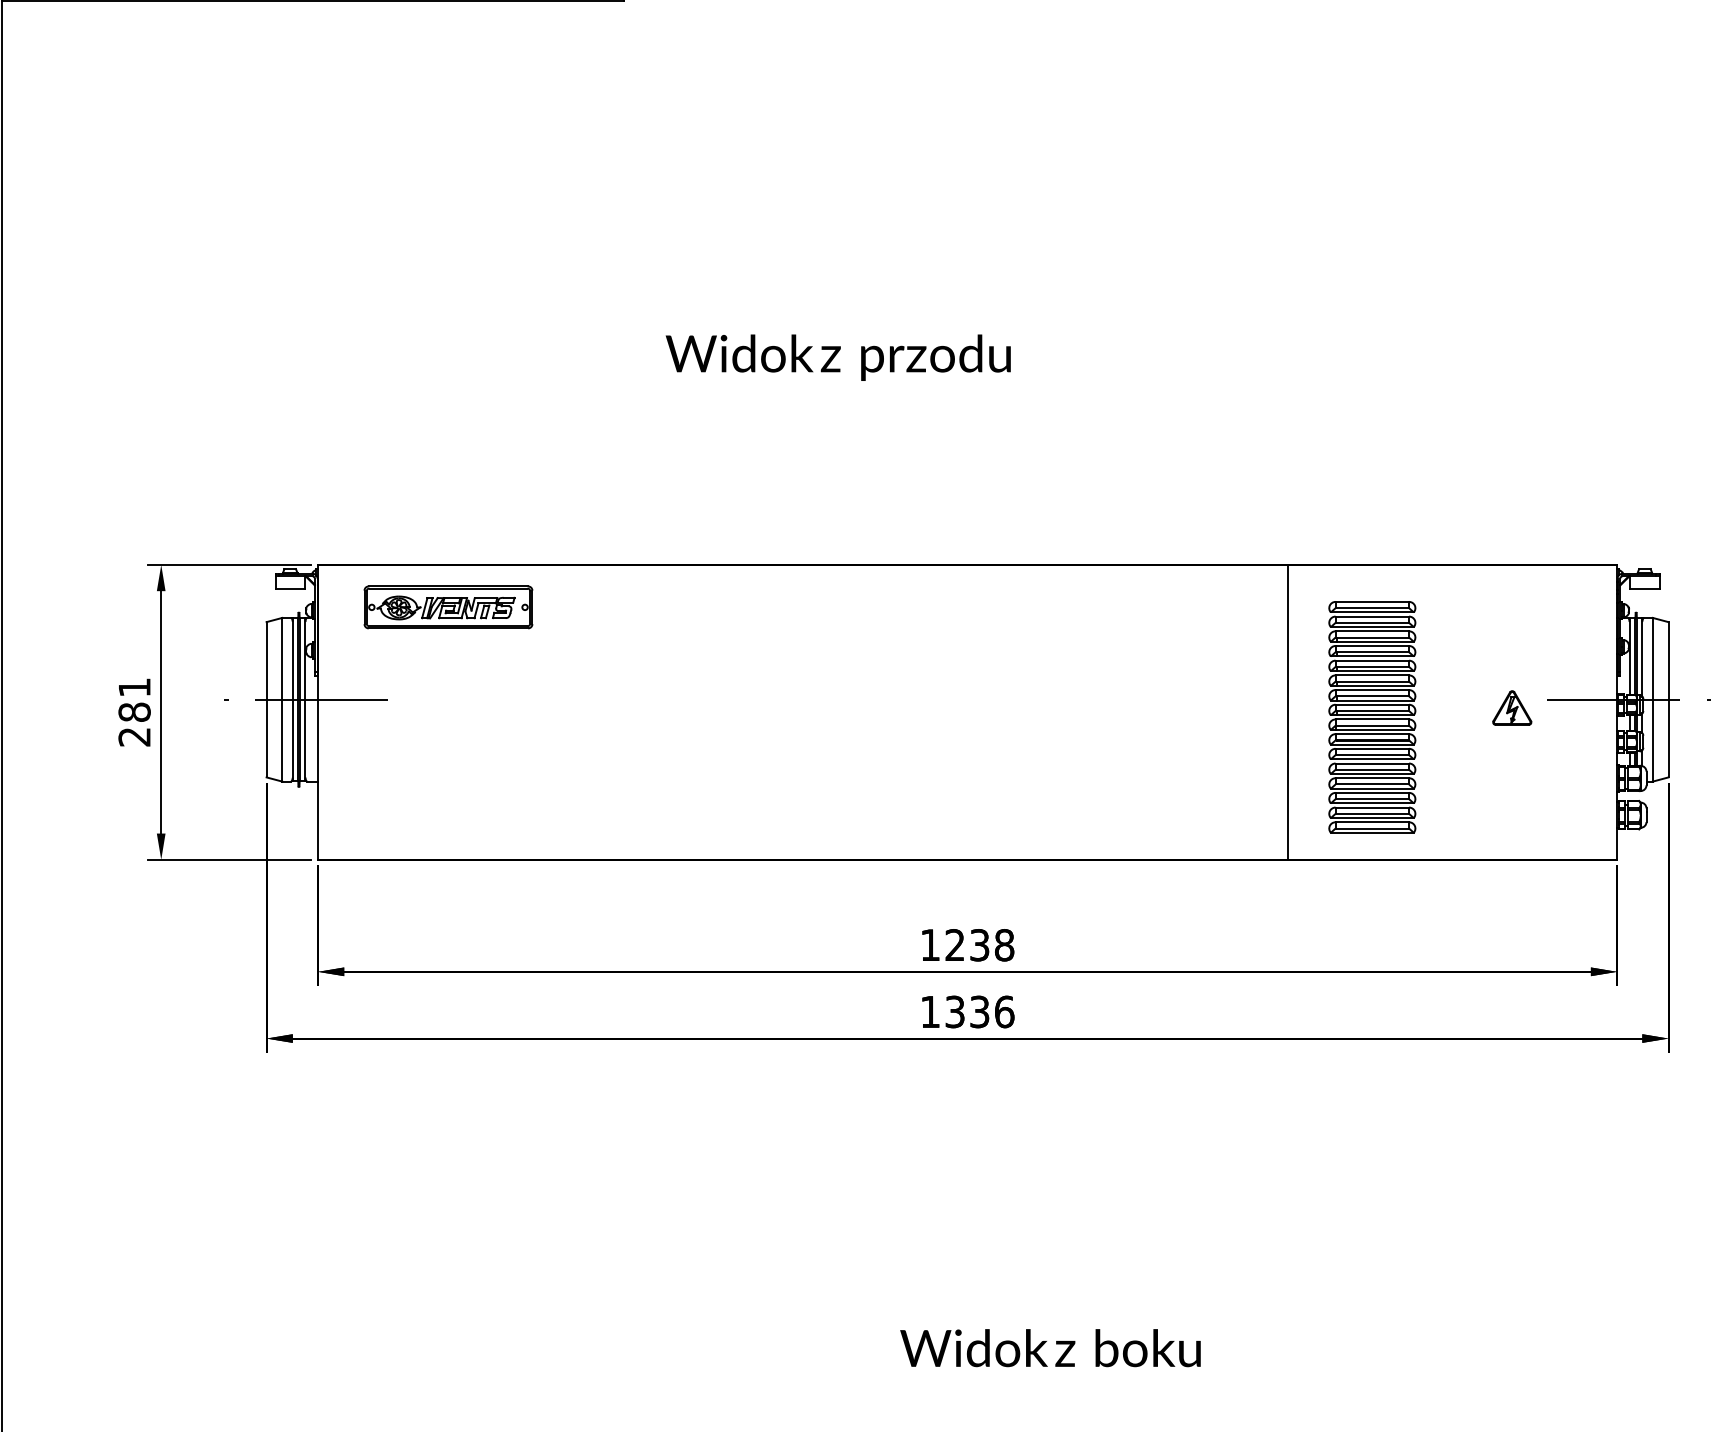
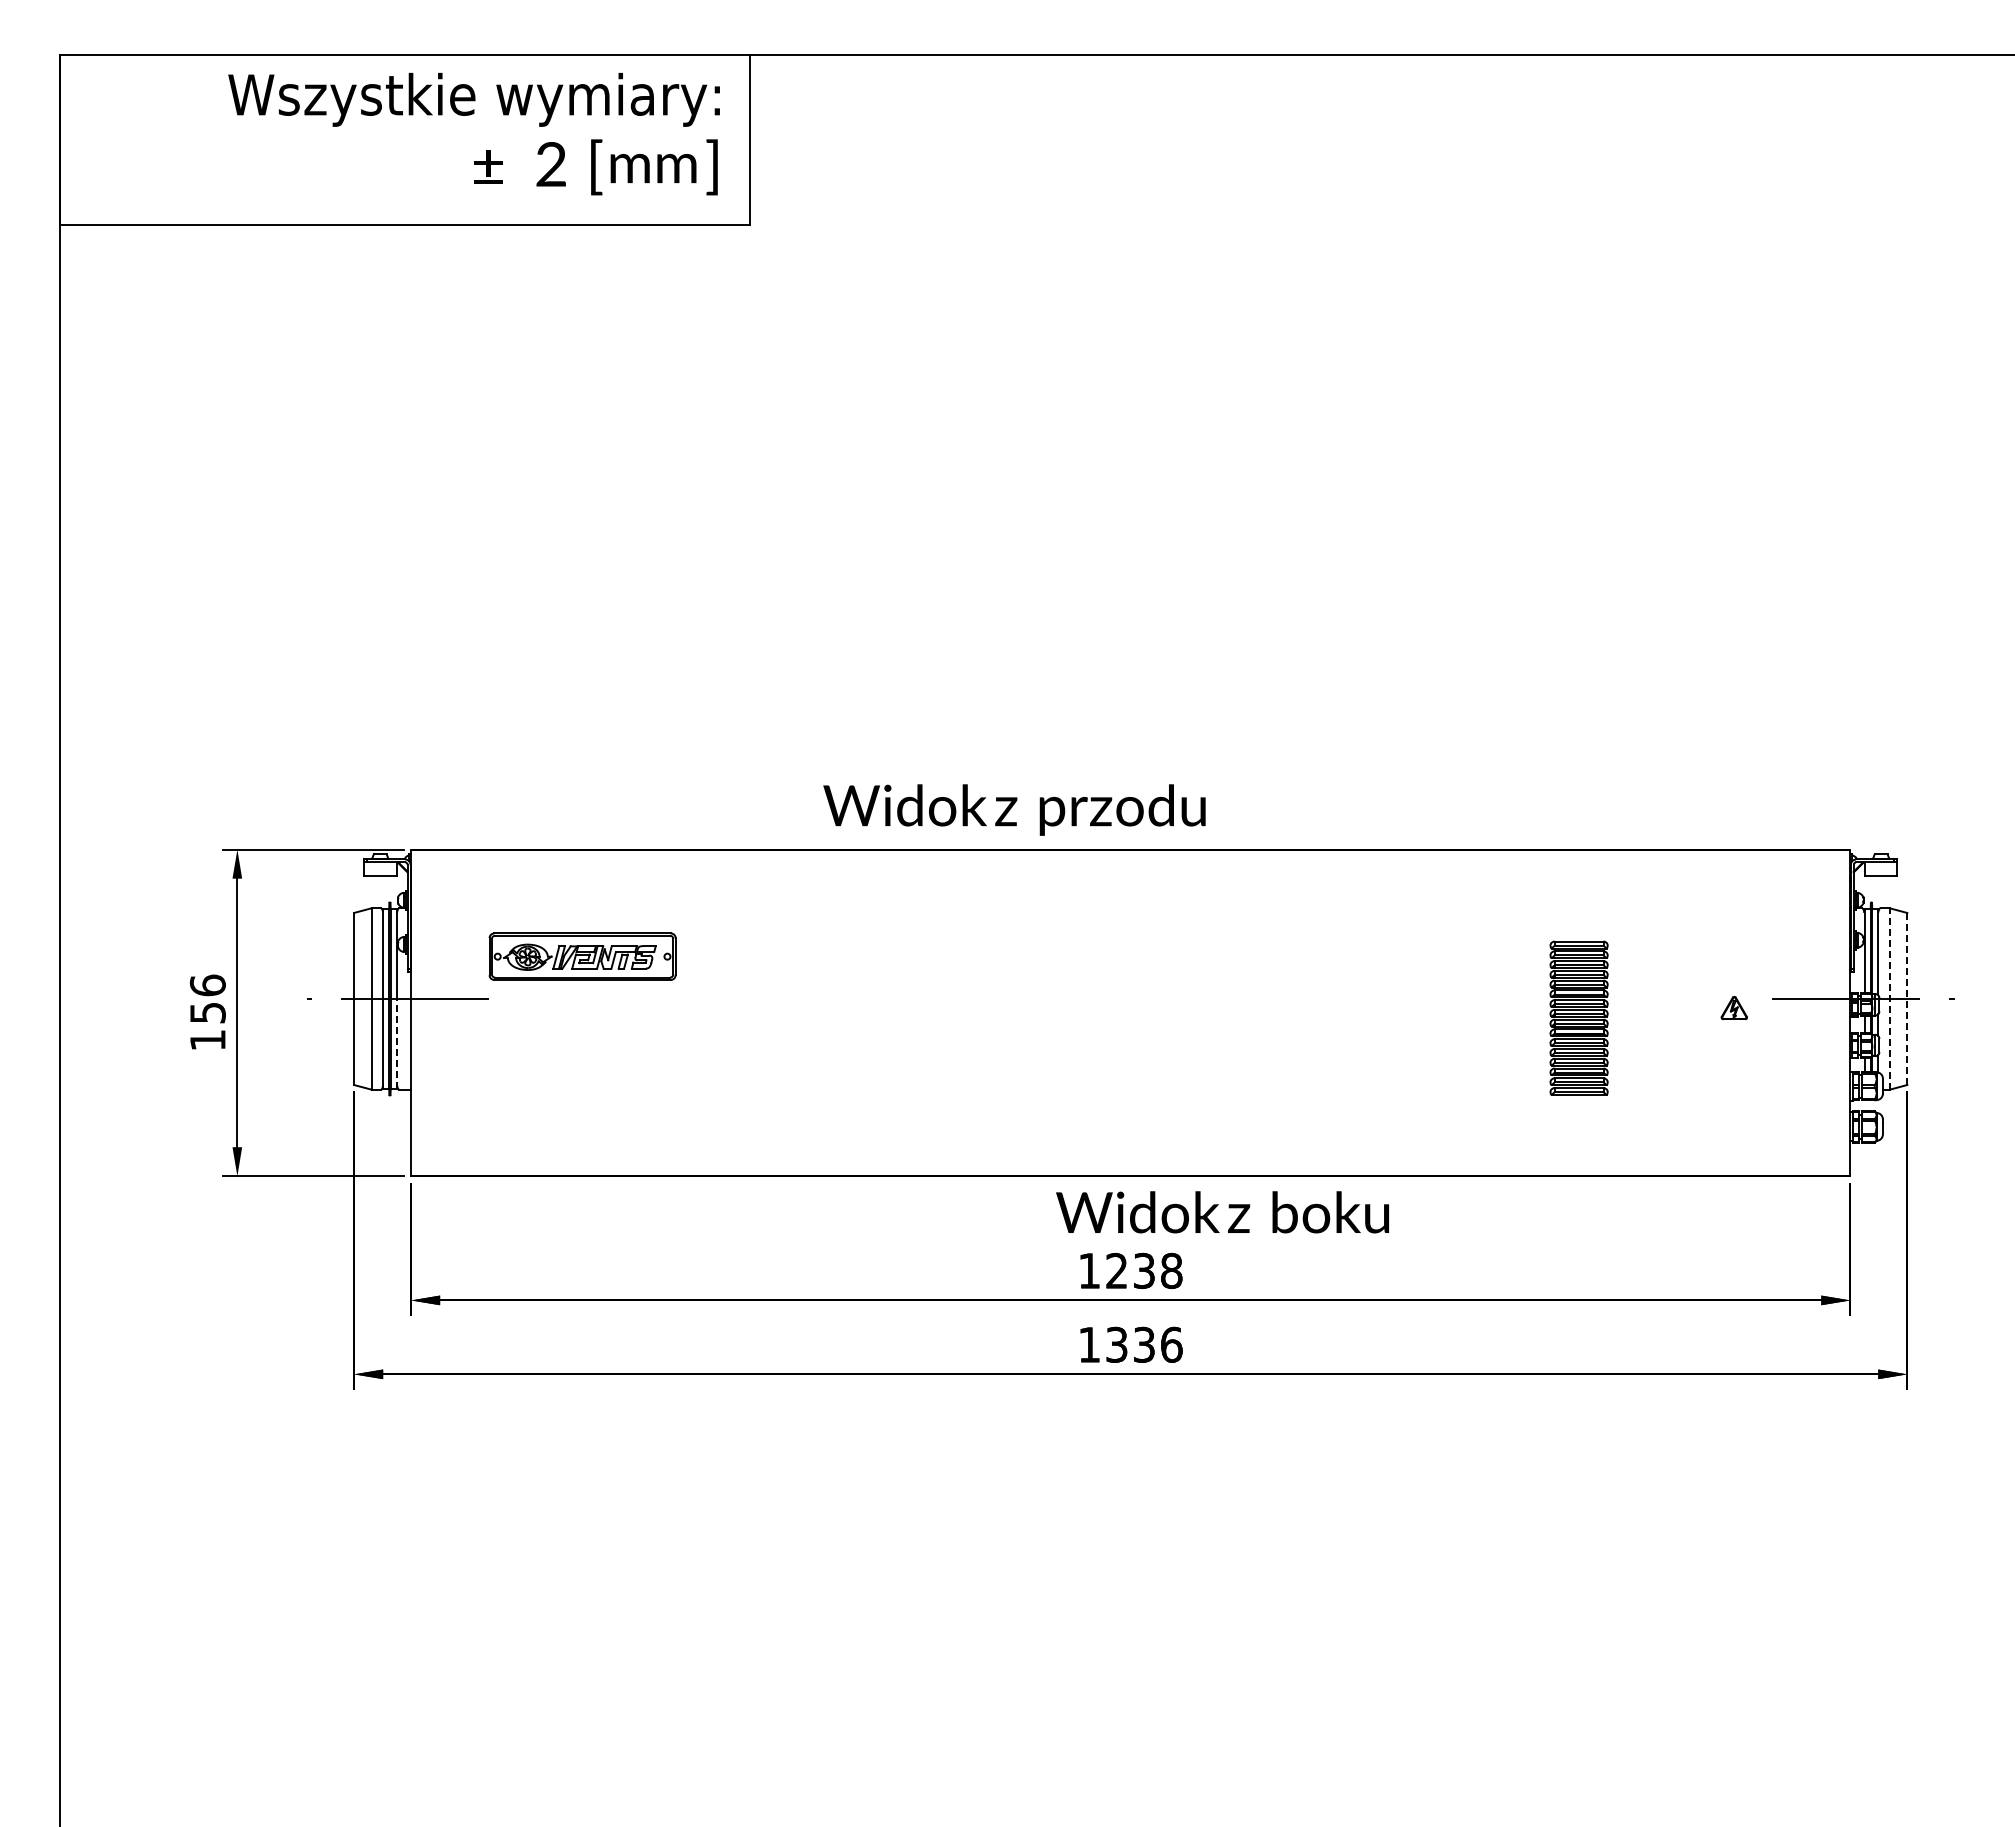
text: (838, 357) -> (1014, 809), moved
part: (448, 607) -> (582, 956), moved
line: (1668, 699) -> (1907, 998), solid -> dashed
line: (1652, 700) -> (1889, 999), solid -> dashed
part: (1512, 707) -> (1734, 1007), size x0.6
text: (134, 711) -> (207, 1012), 281 -> 156
line: (1287, 711) -> (1485, 1012), removed
part: (1371, 716) -> (1578, 1017), size x0.6
line: (304, 739) -> (396, 1043), solid -> dashed
text: (1050, 1348) -> (1222, 1212), moved

